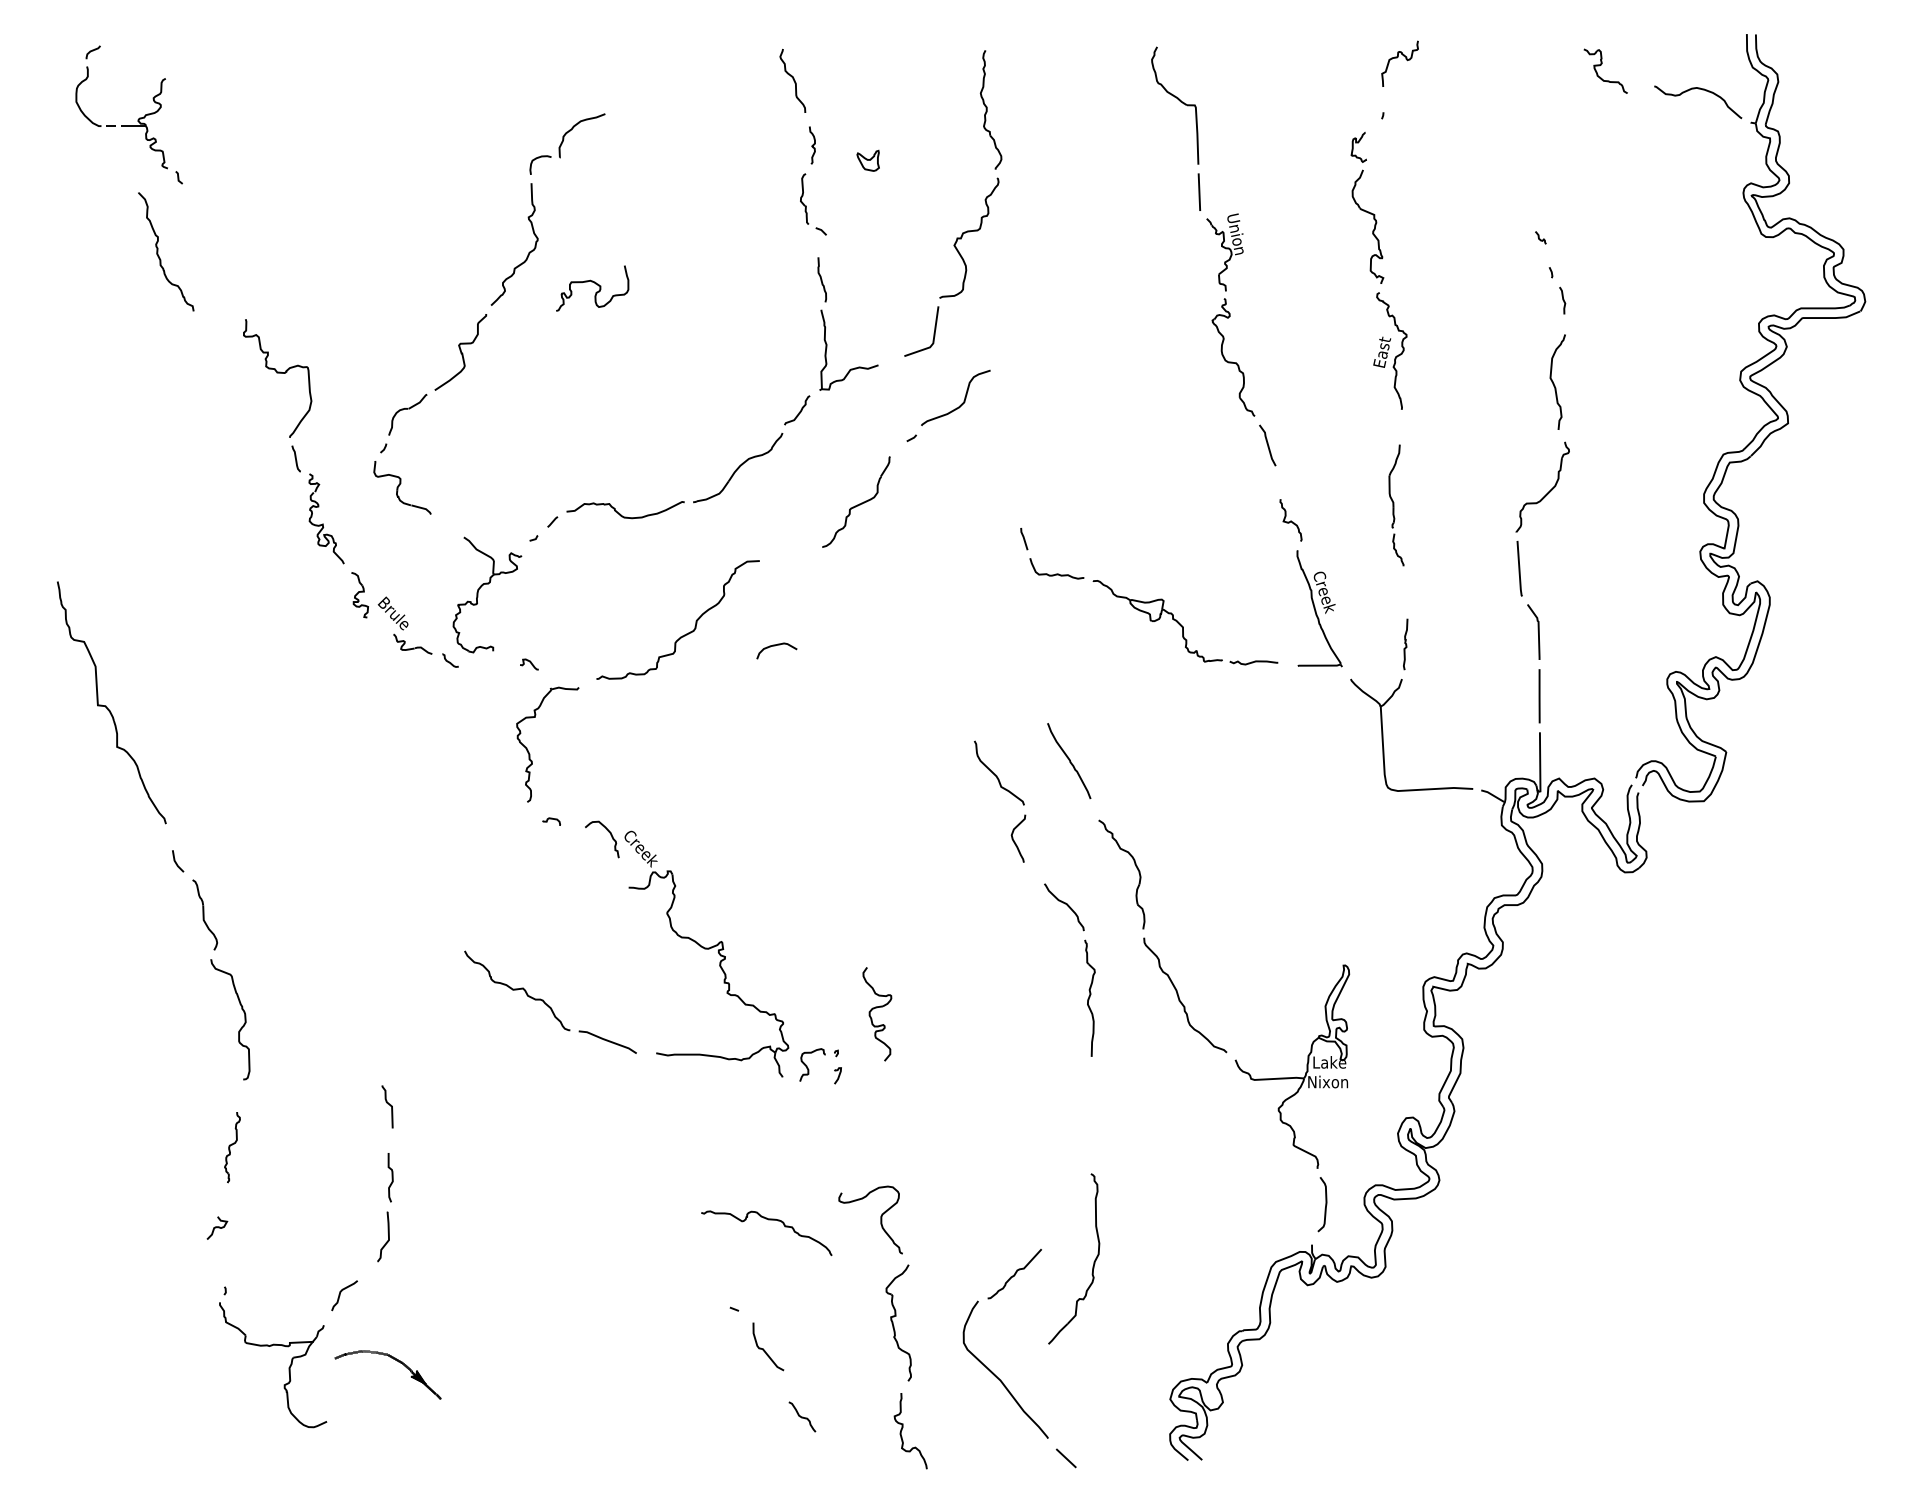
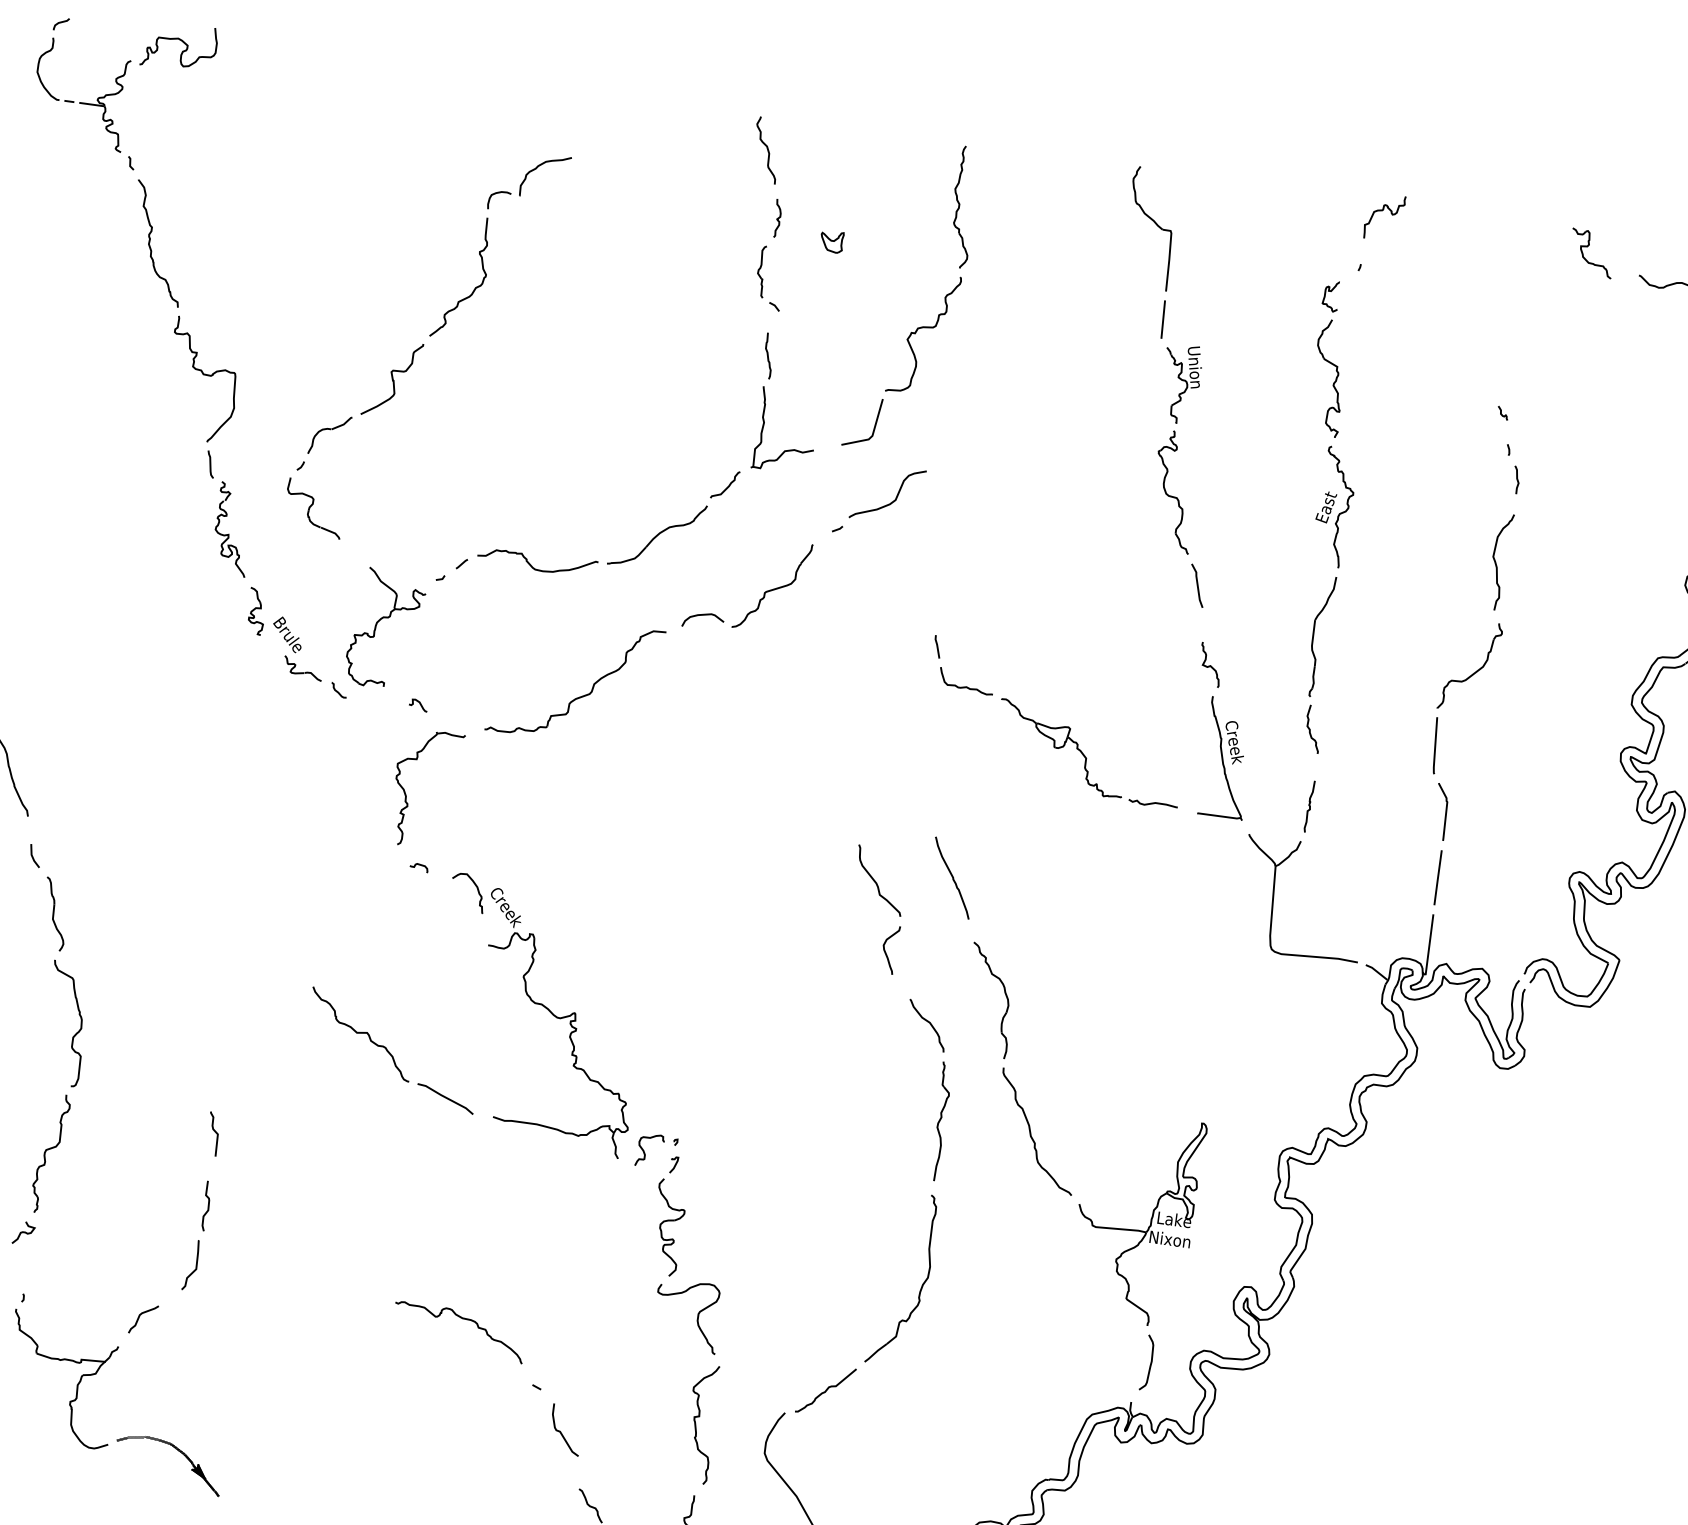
curve: (158, 251) -> (150, 242), moved
curve: (595, 284) -> (182, 43), moved
part: (1396, 505) -> (1319, 664), size x1.43
curve: (775, 646) -> (702, 616), moved
part: (877, 1014) -> (668, 1227), moved
part: (232, 1147) -> (50, 1153), size x1.67
curve: (768, 1220) -> (462, 1319), moved
part: (1093, 1261) -> (921, 1284), moved
part: (396, 1361) -> (178, 1452), moved

